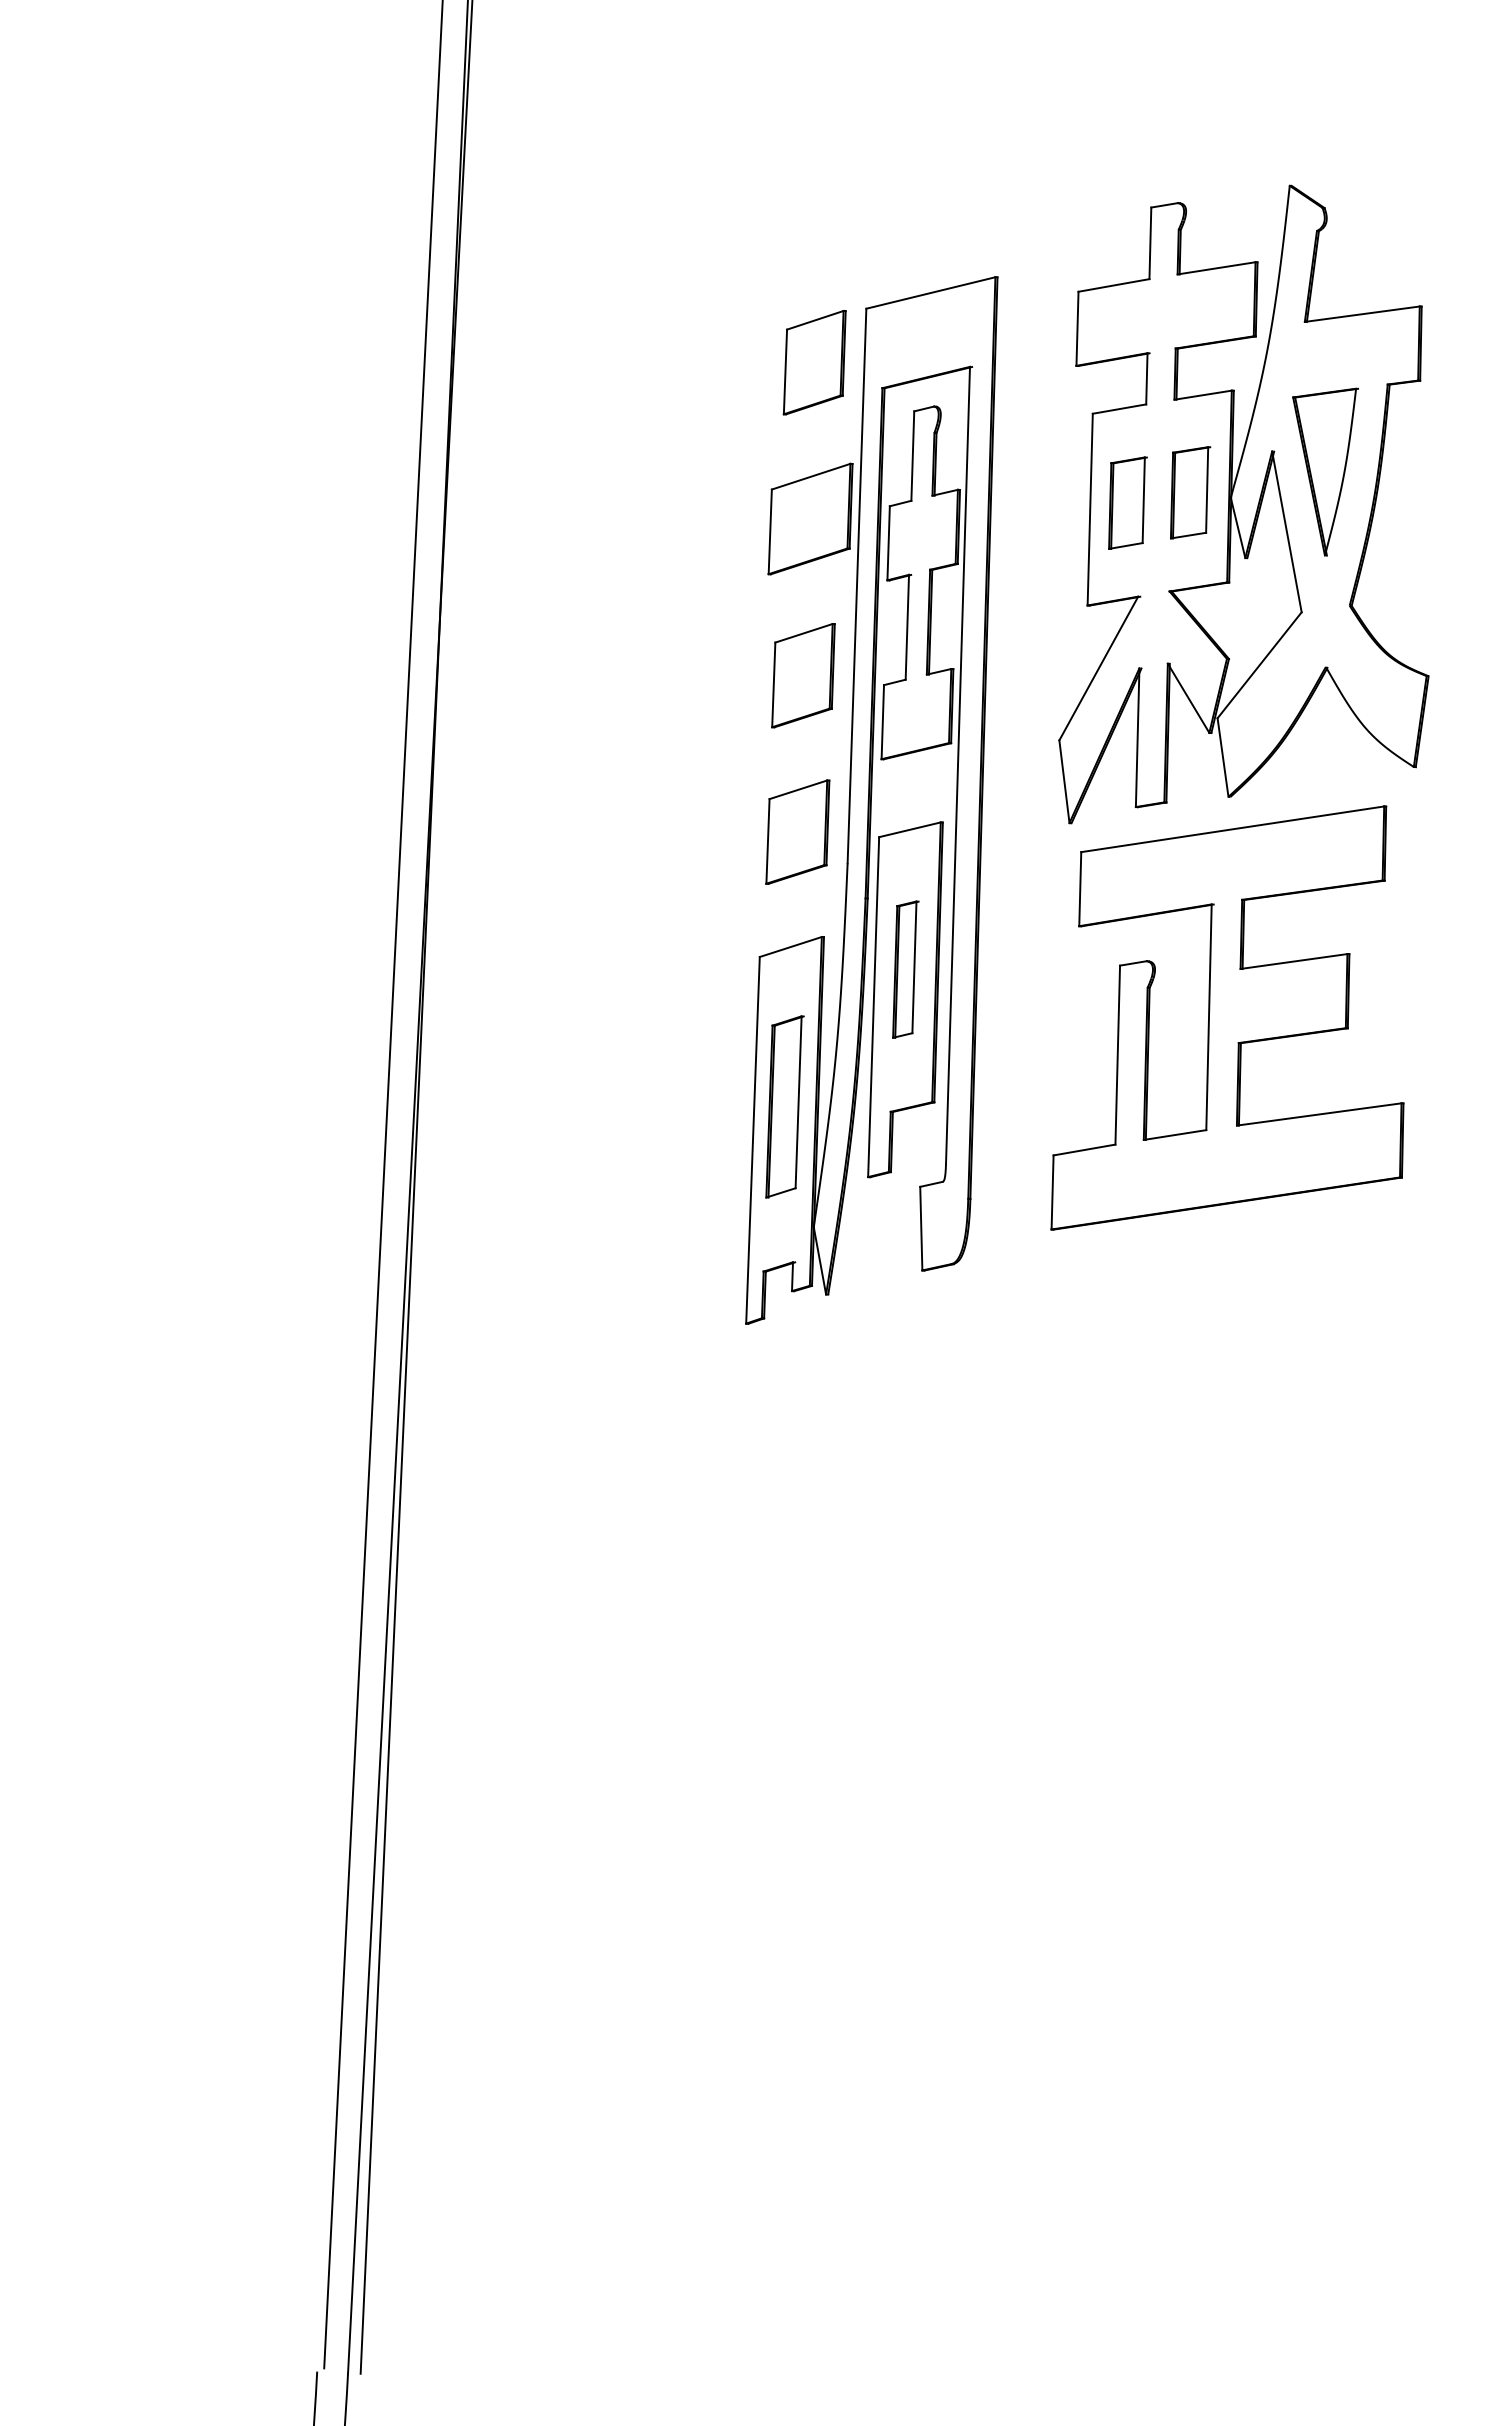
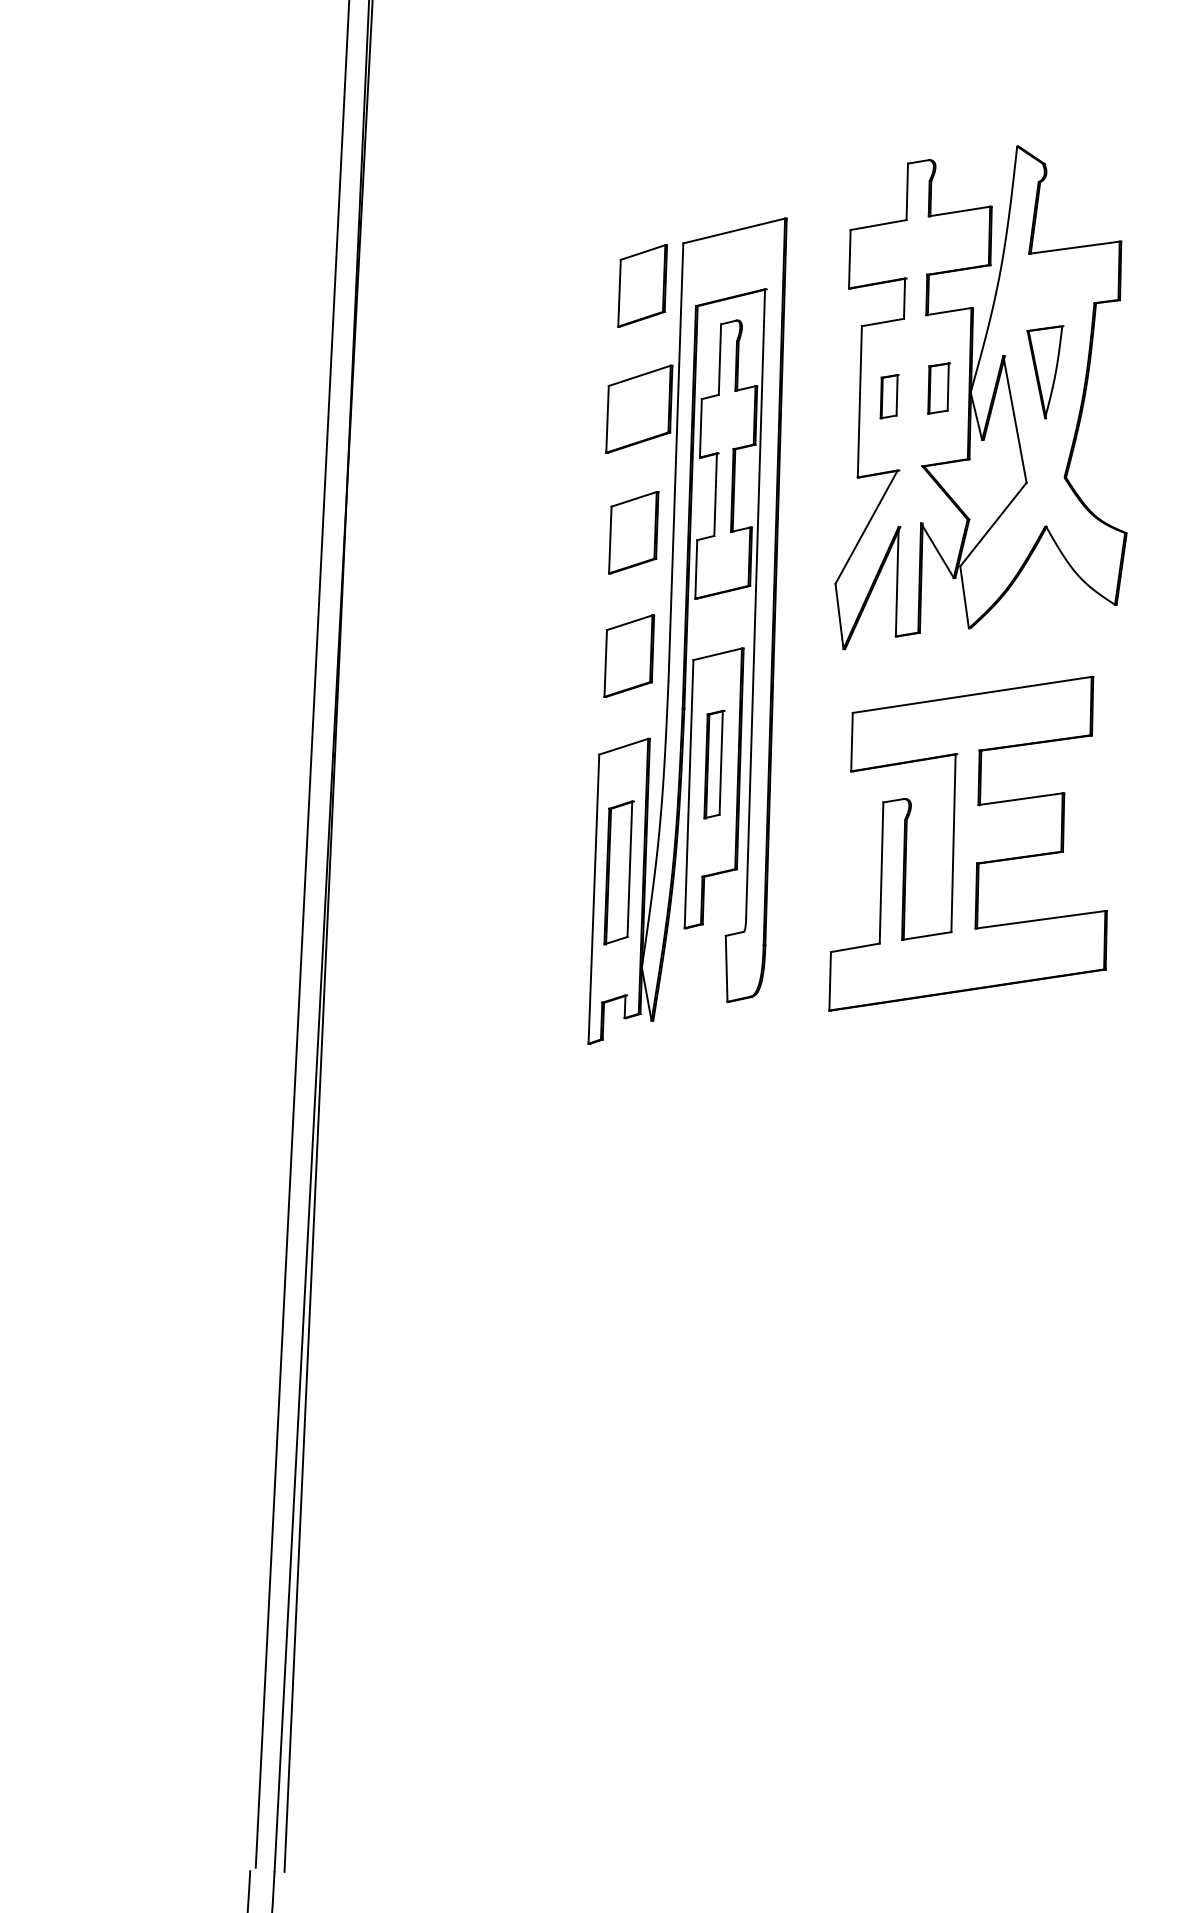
part: (1325, 471) -> (1045, 371), size x0.7
part: (1190, 492) -> (938, 388), size x0.7
part: (1127, 502) -> (889, 396), size x0.6
part: (1227, 1017) -> (968, 843), moved

